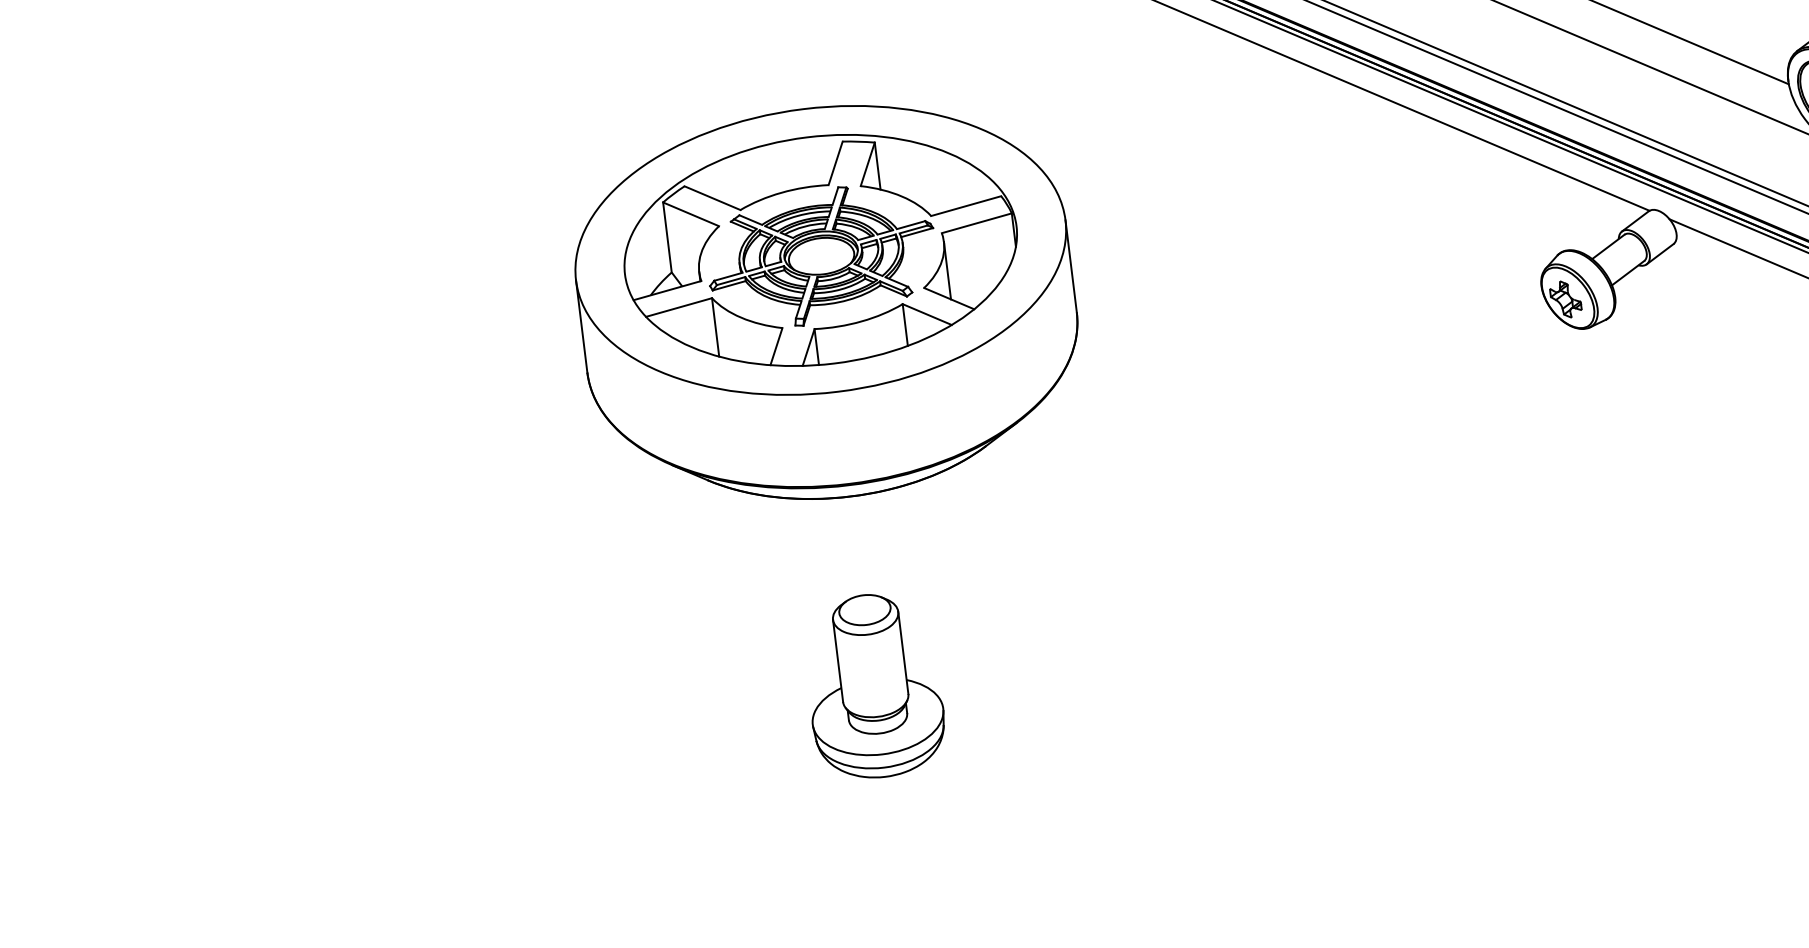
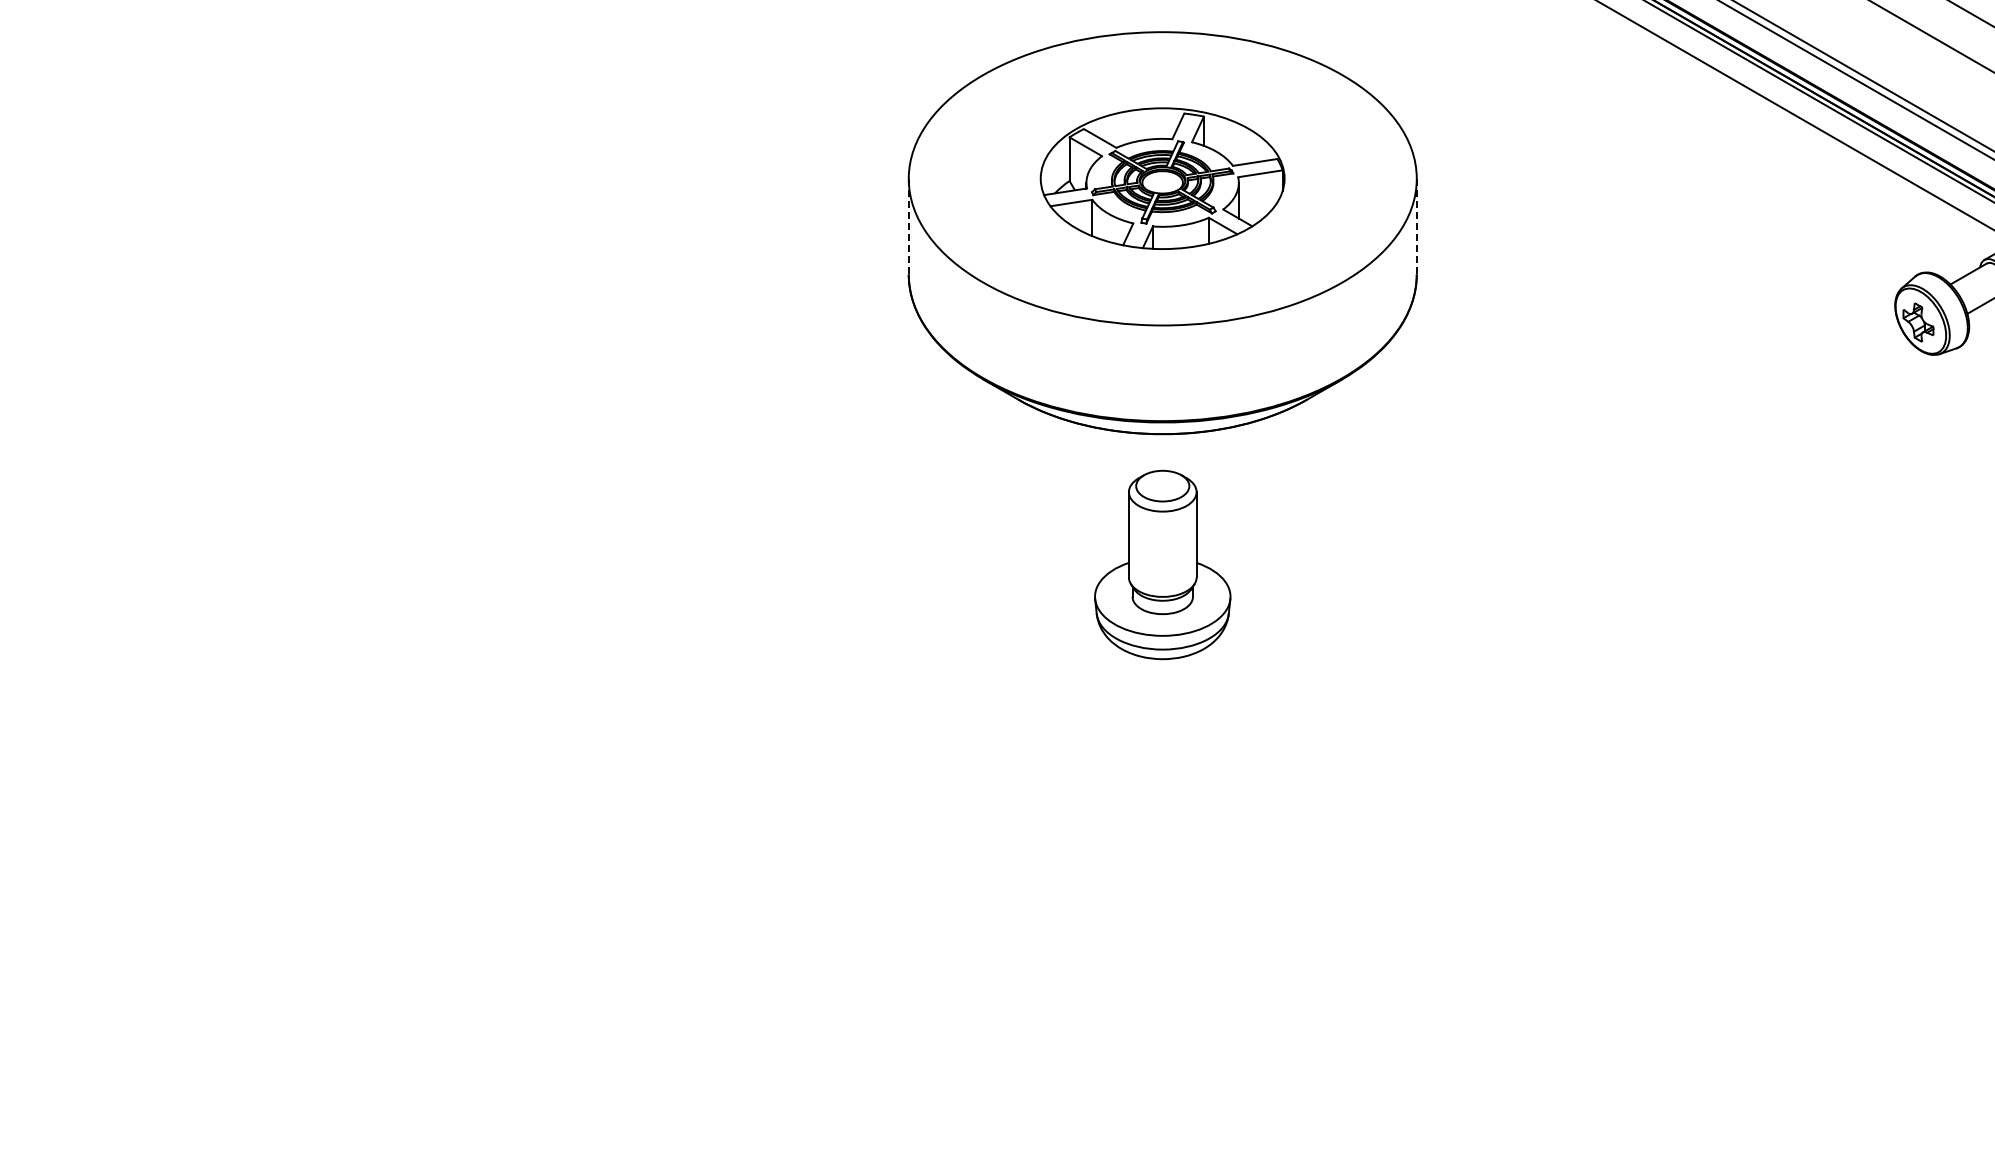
part: (820, 250) -> (1162, 178), size x0.6
line: (1070, 266) -> (1416, 226), solid -> dashed
line: (581, 326) -> (908, 226), solid -> dashed
part: (873, 685) -> (1162, 564), moved

